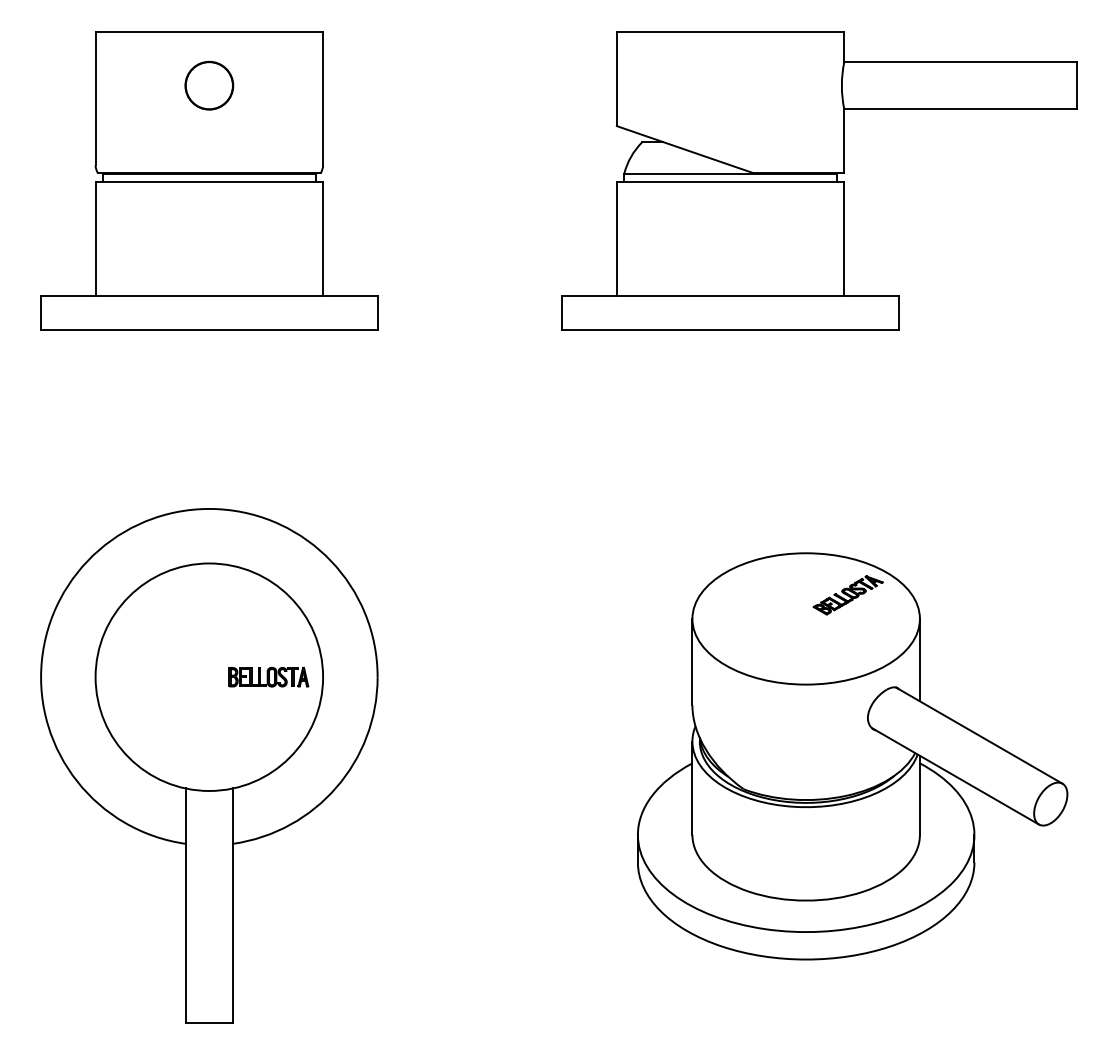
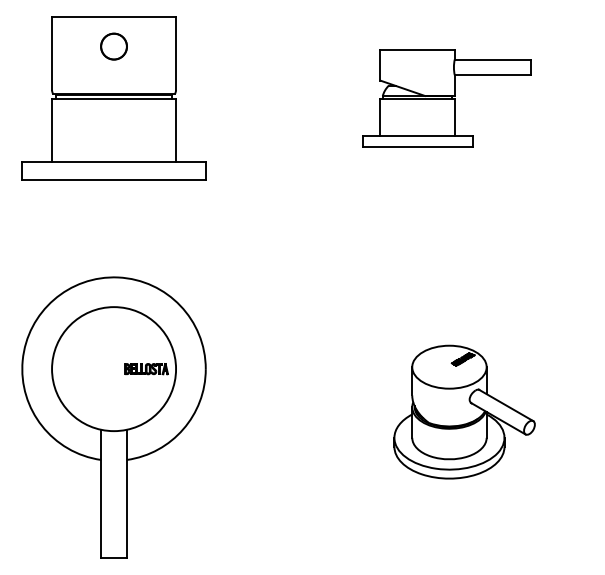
part: (819, 180) -> (446, 98), size x0.6
part: (852, 754) -> (464, 411), size x0.6

